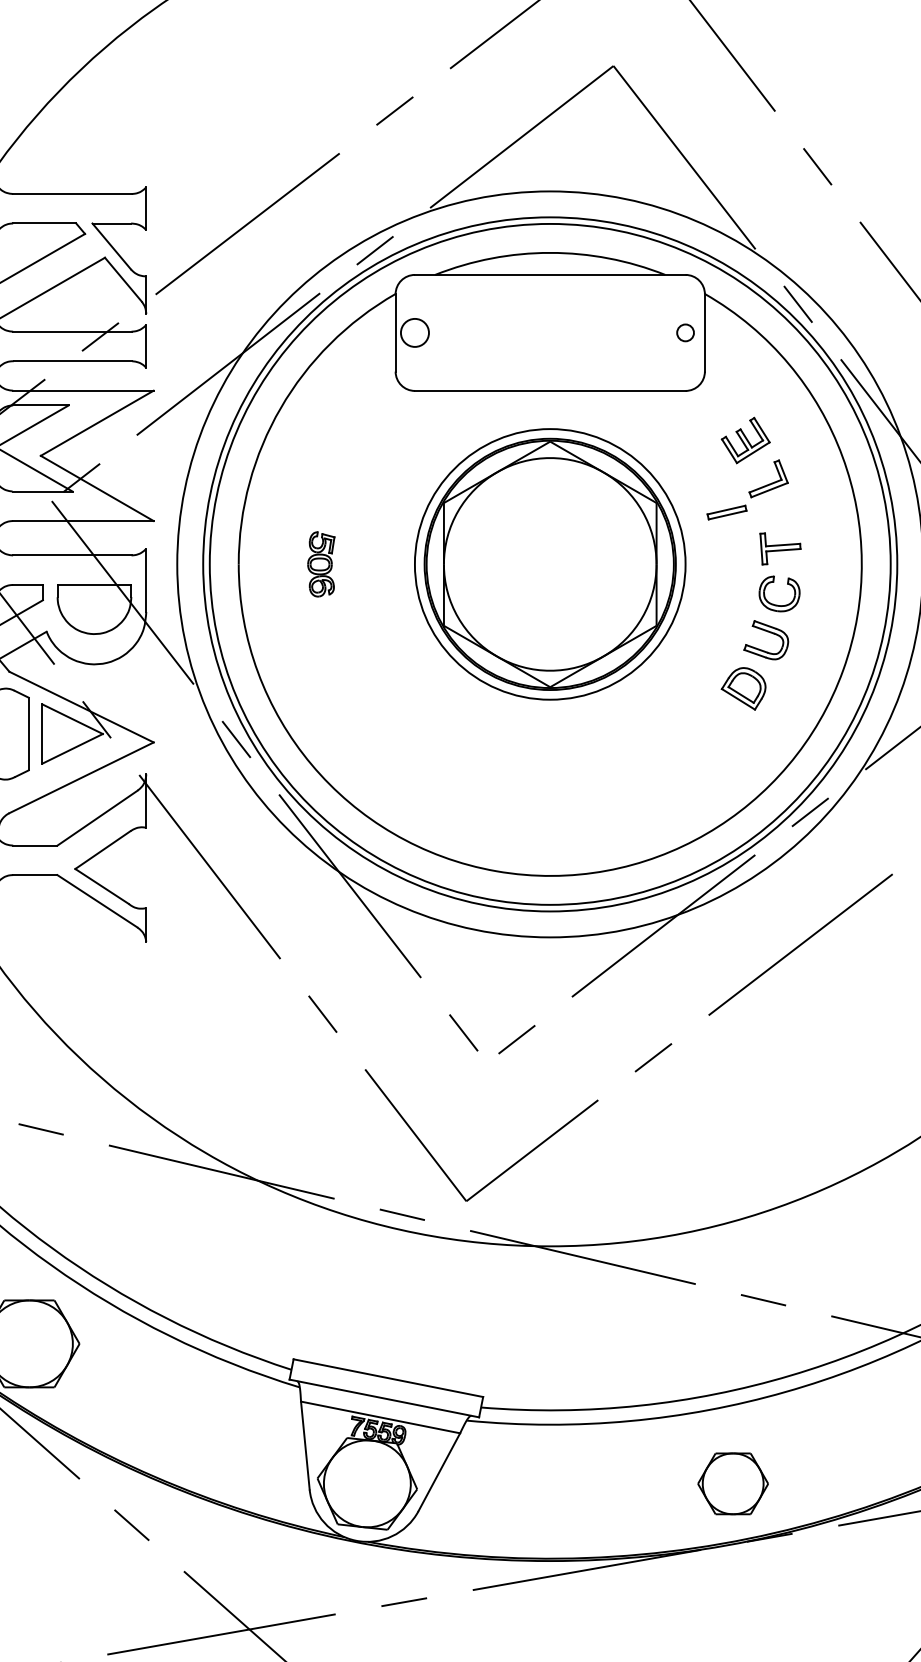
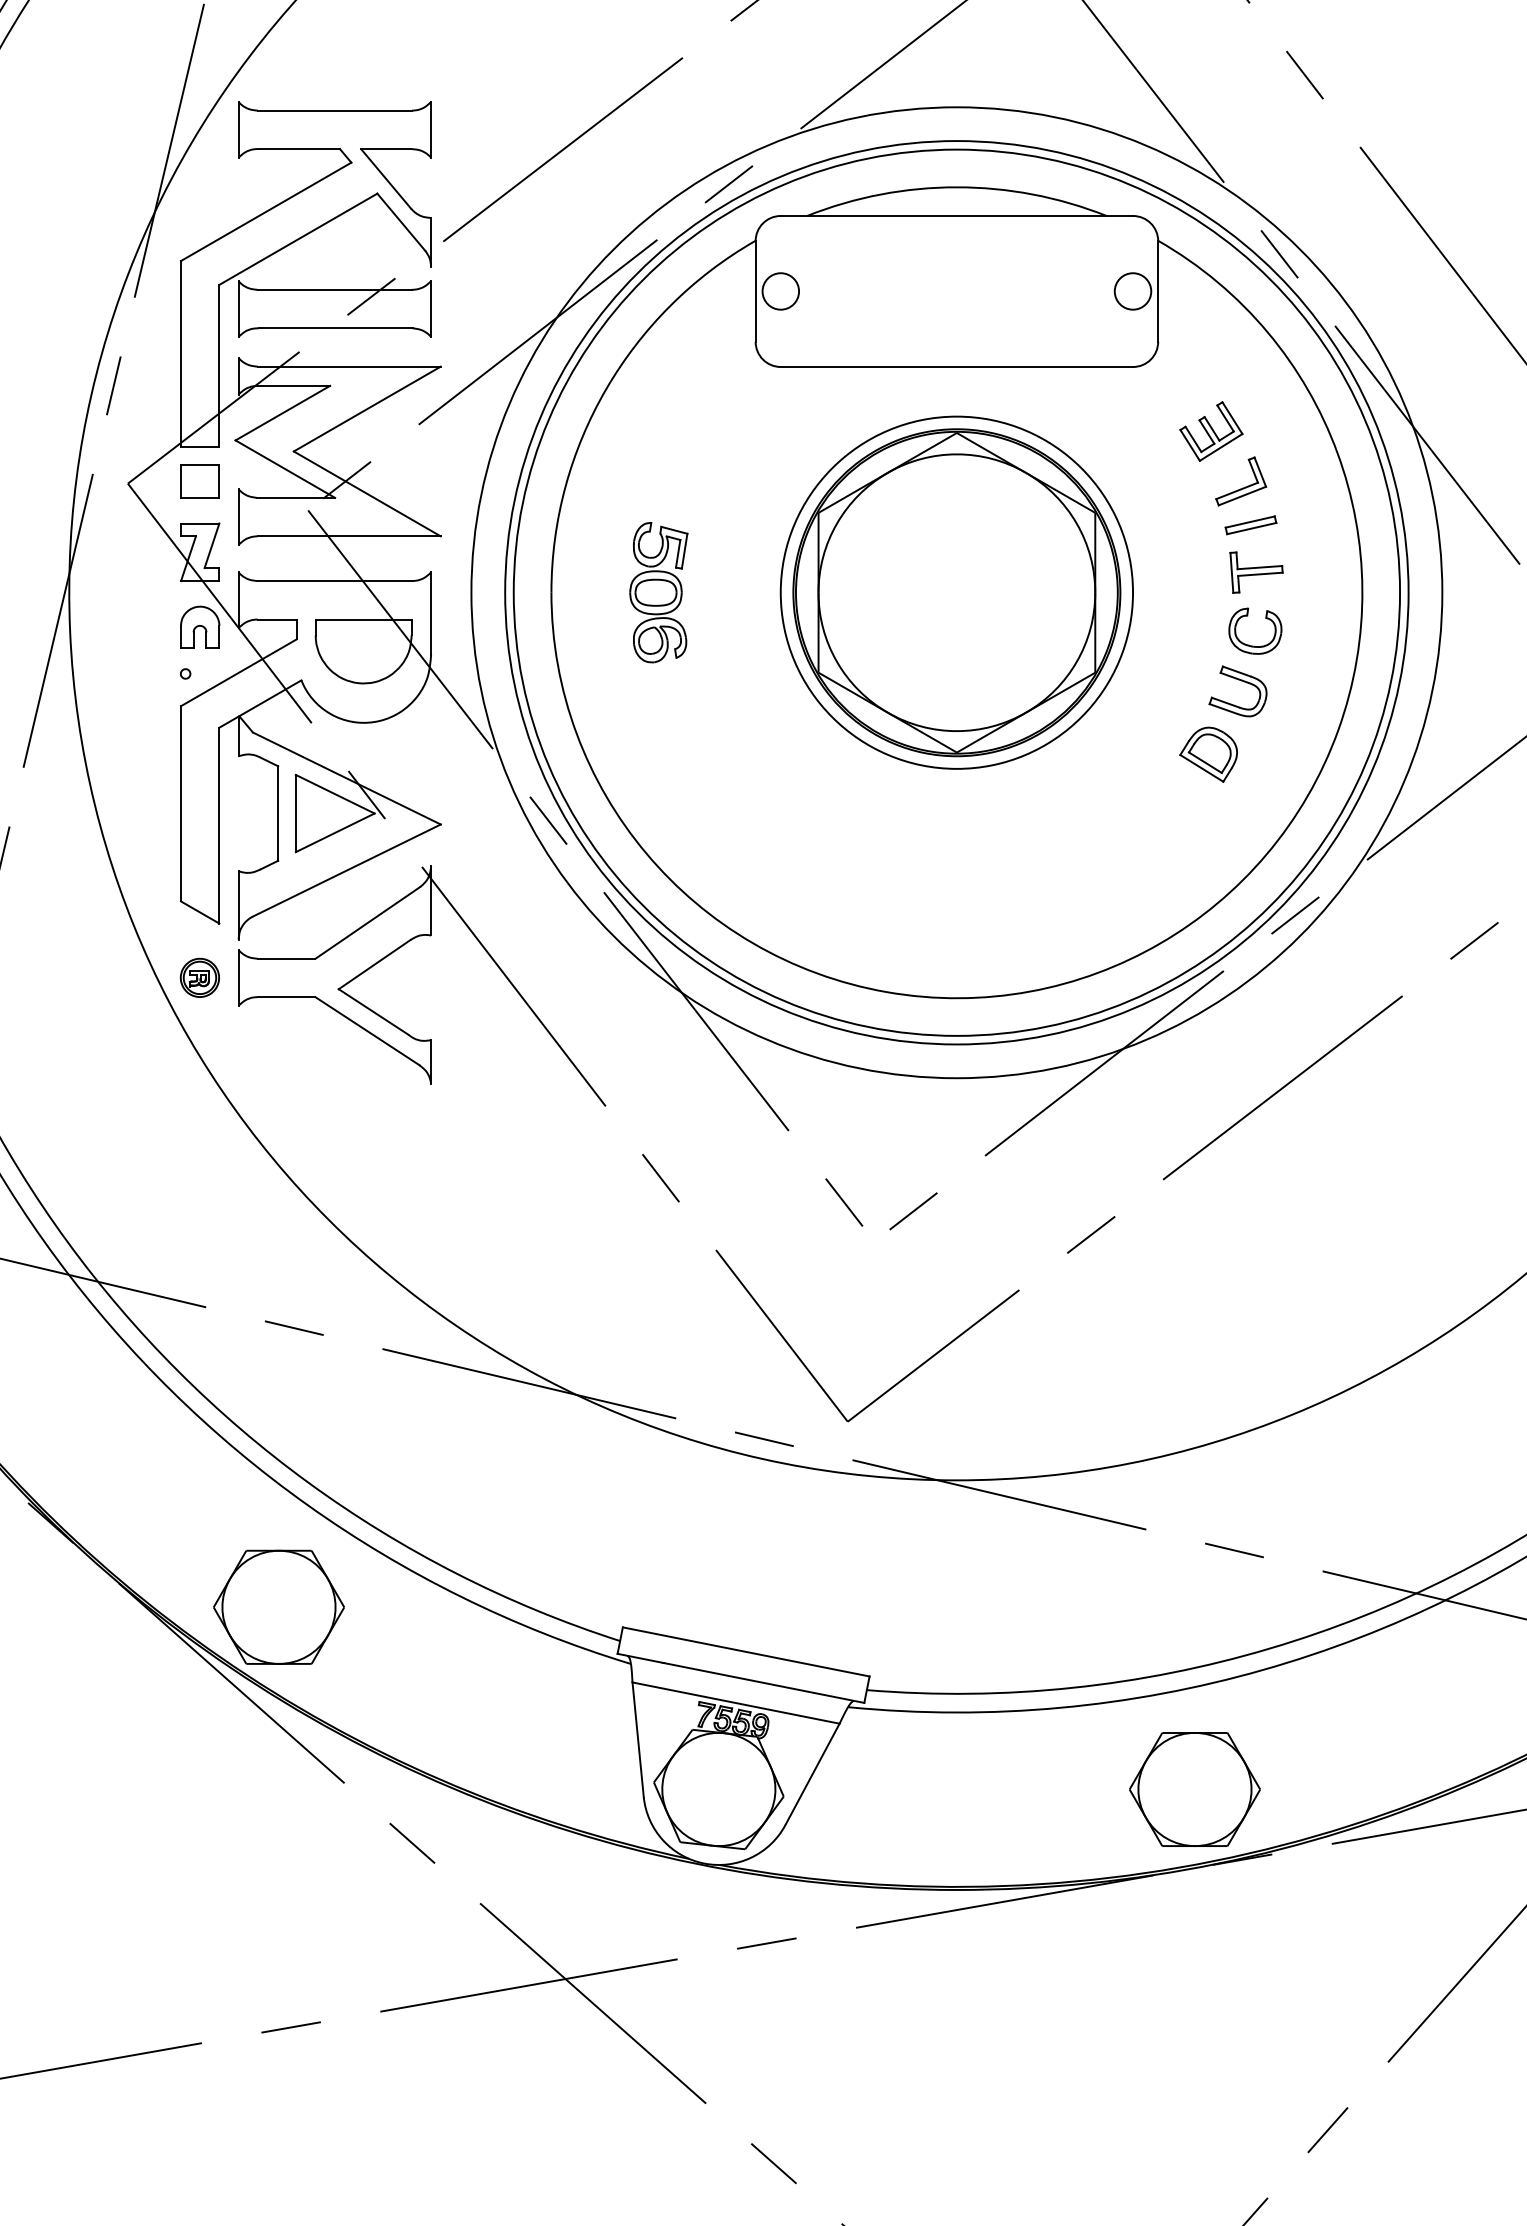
circle: (685, 332) -> (1132, 291), size x1.67
part: (726, 512) -> (1250, 525), moved
part: (320, 564) -> (658, 592), size x1.67
part: (732, 1483) -> (1194, 1789), size x1.43

